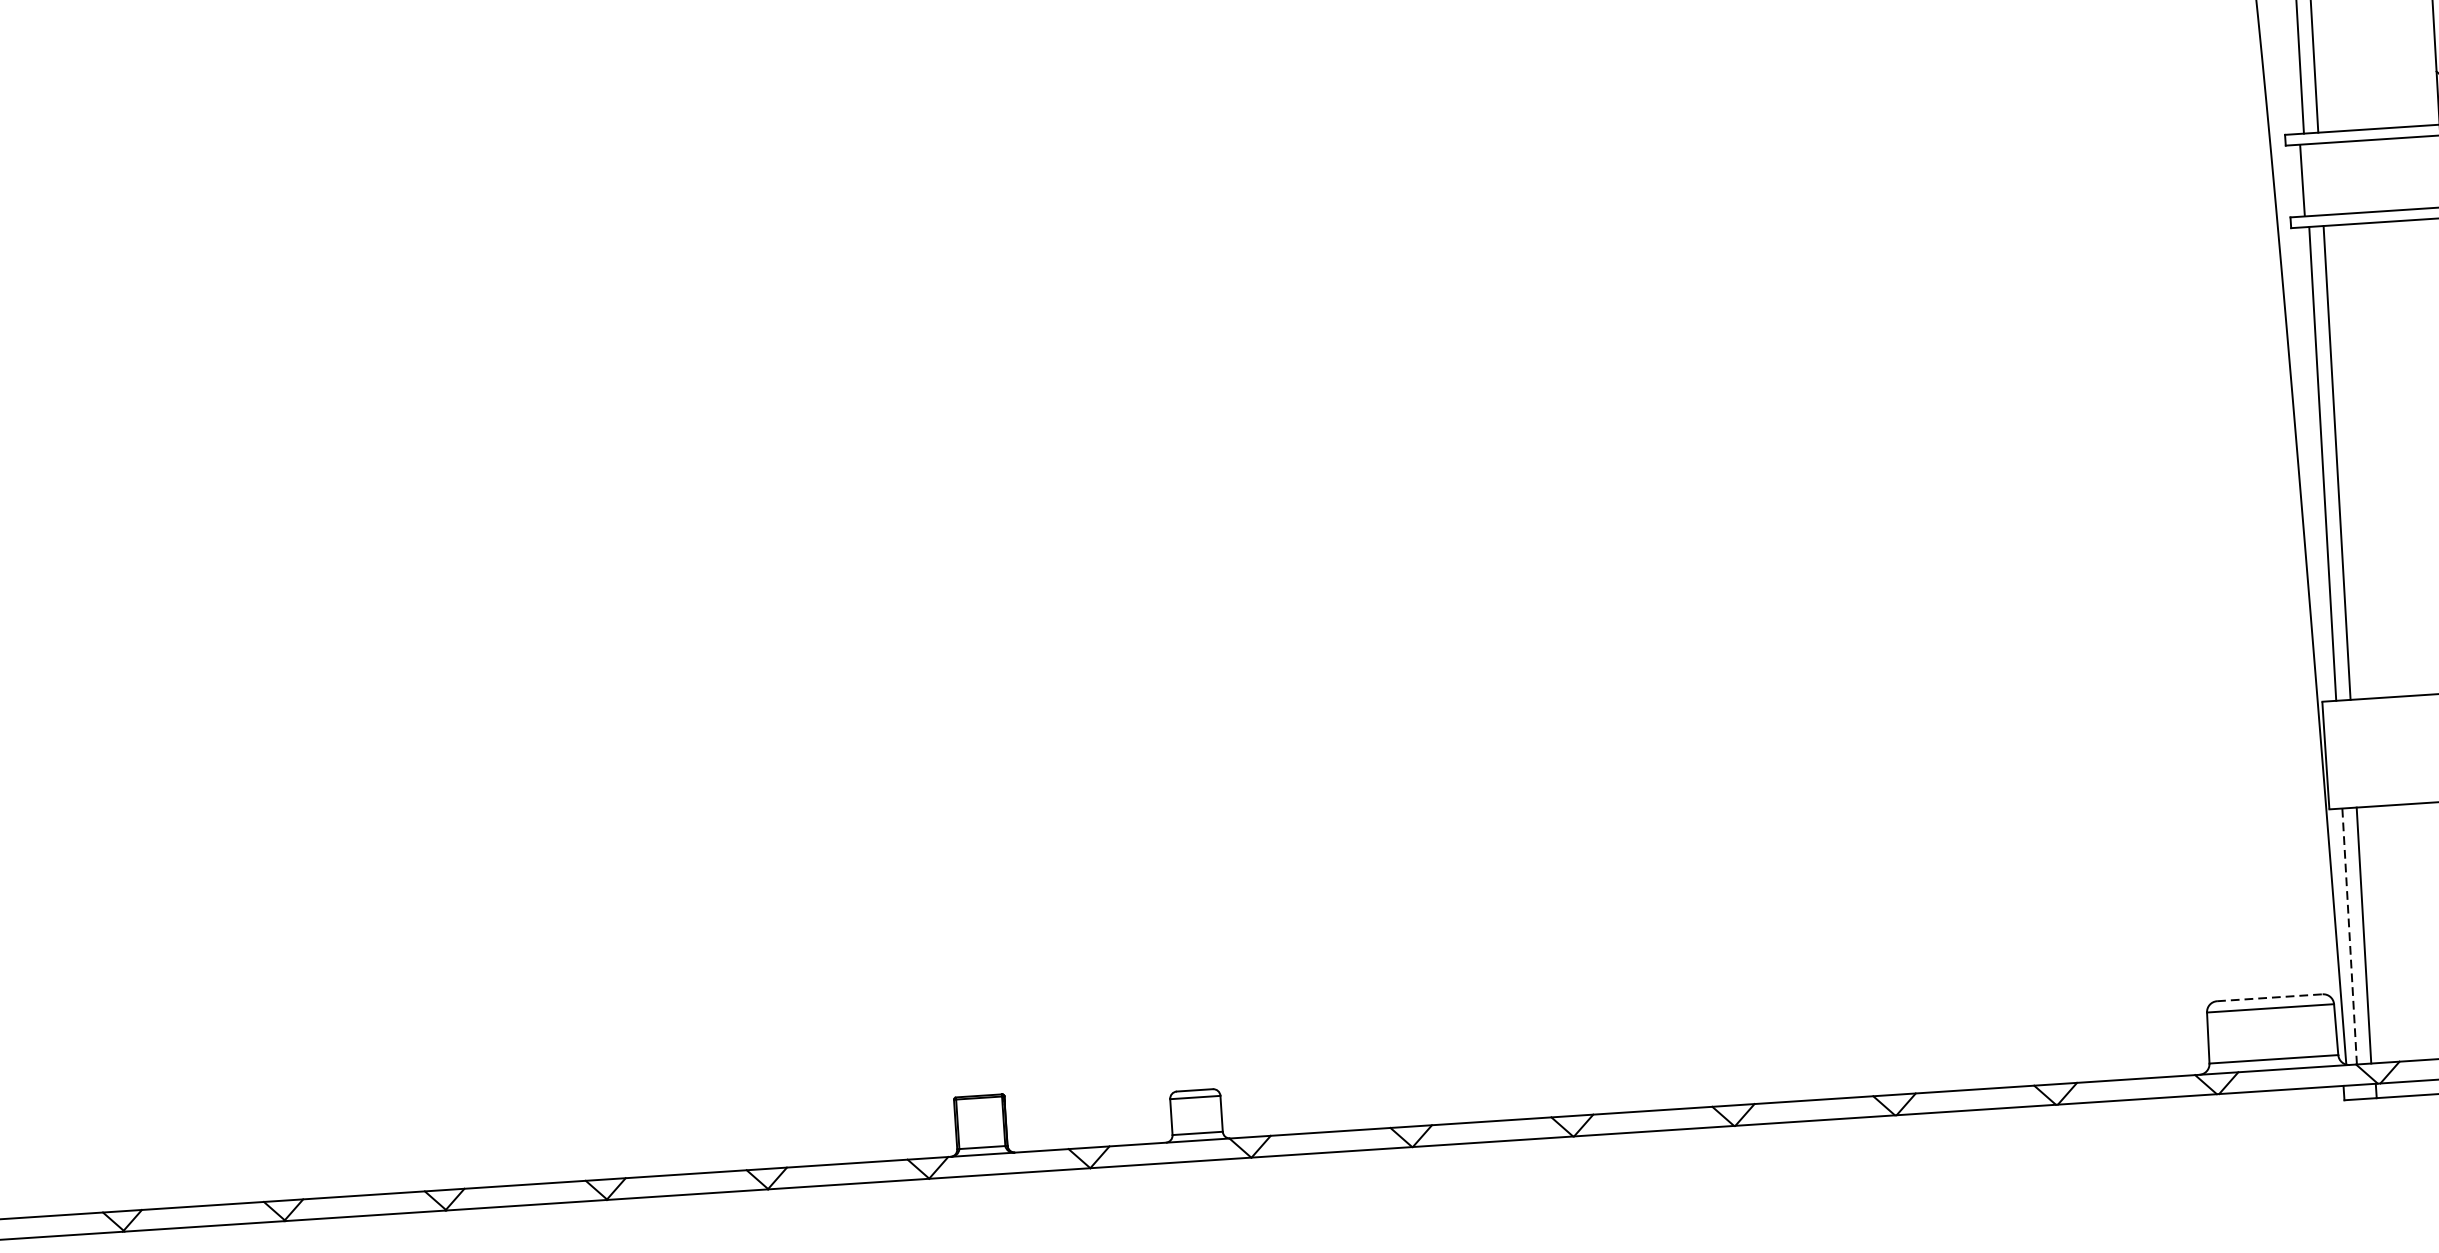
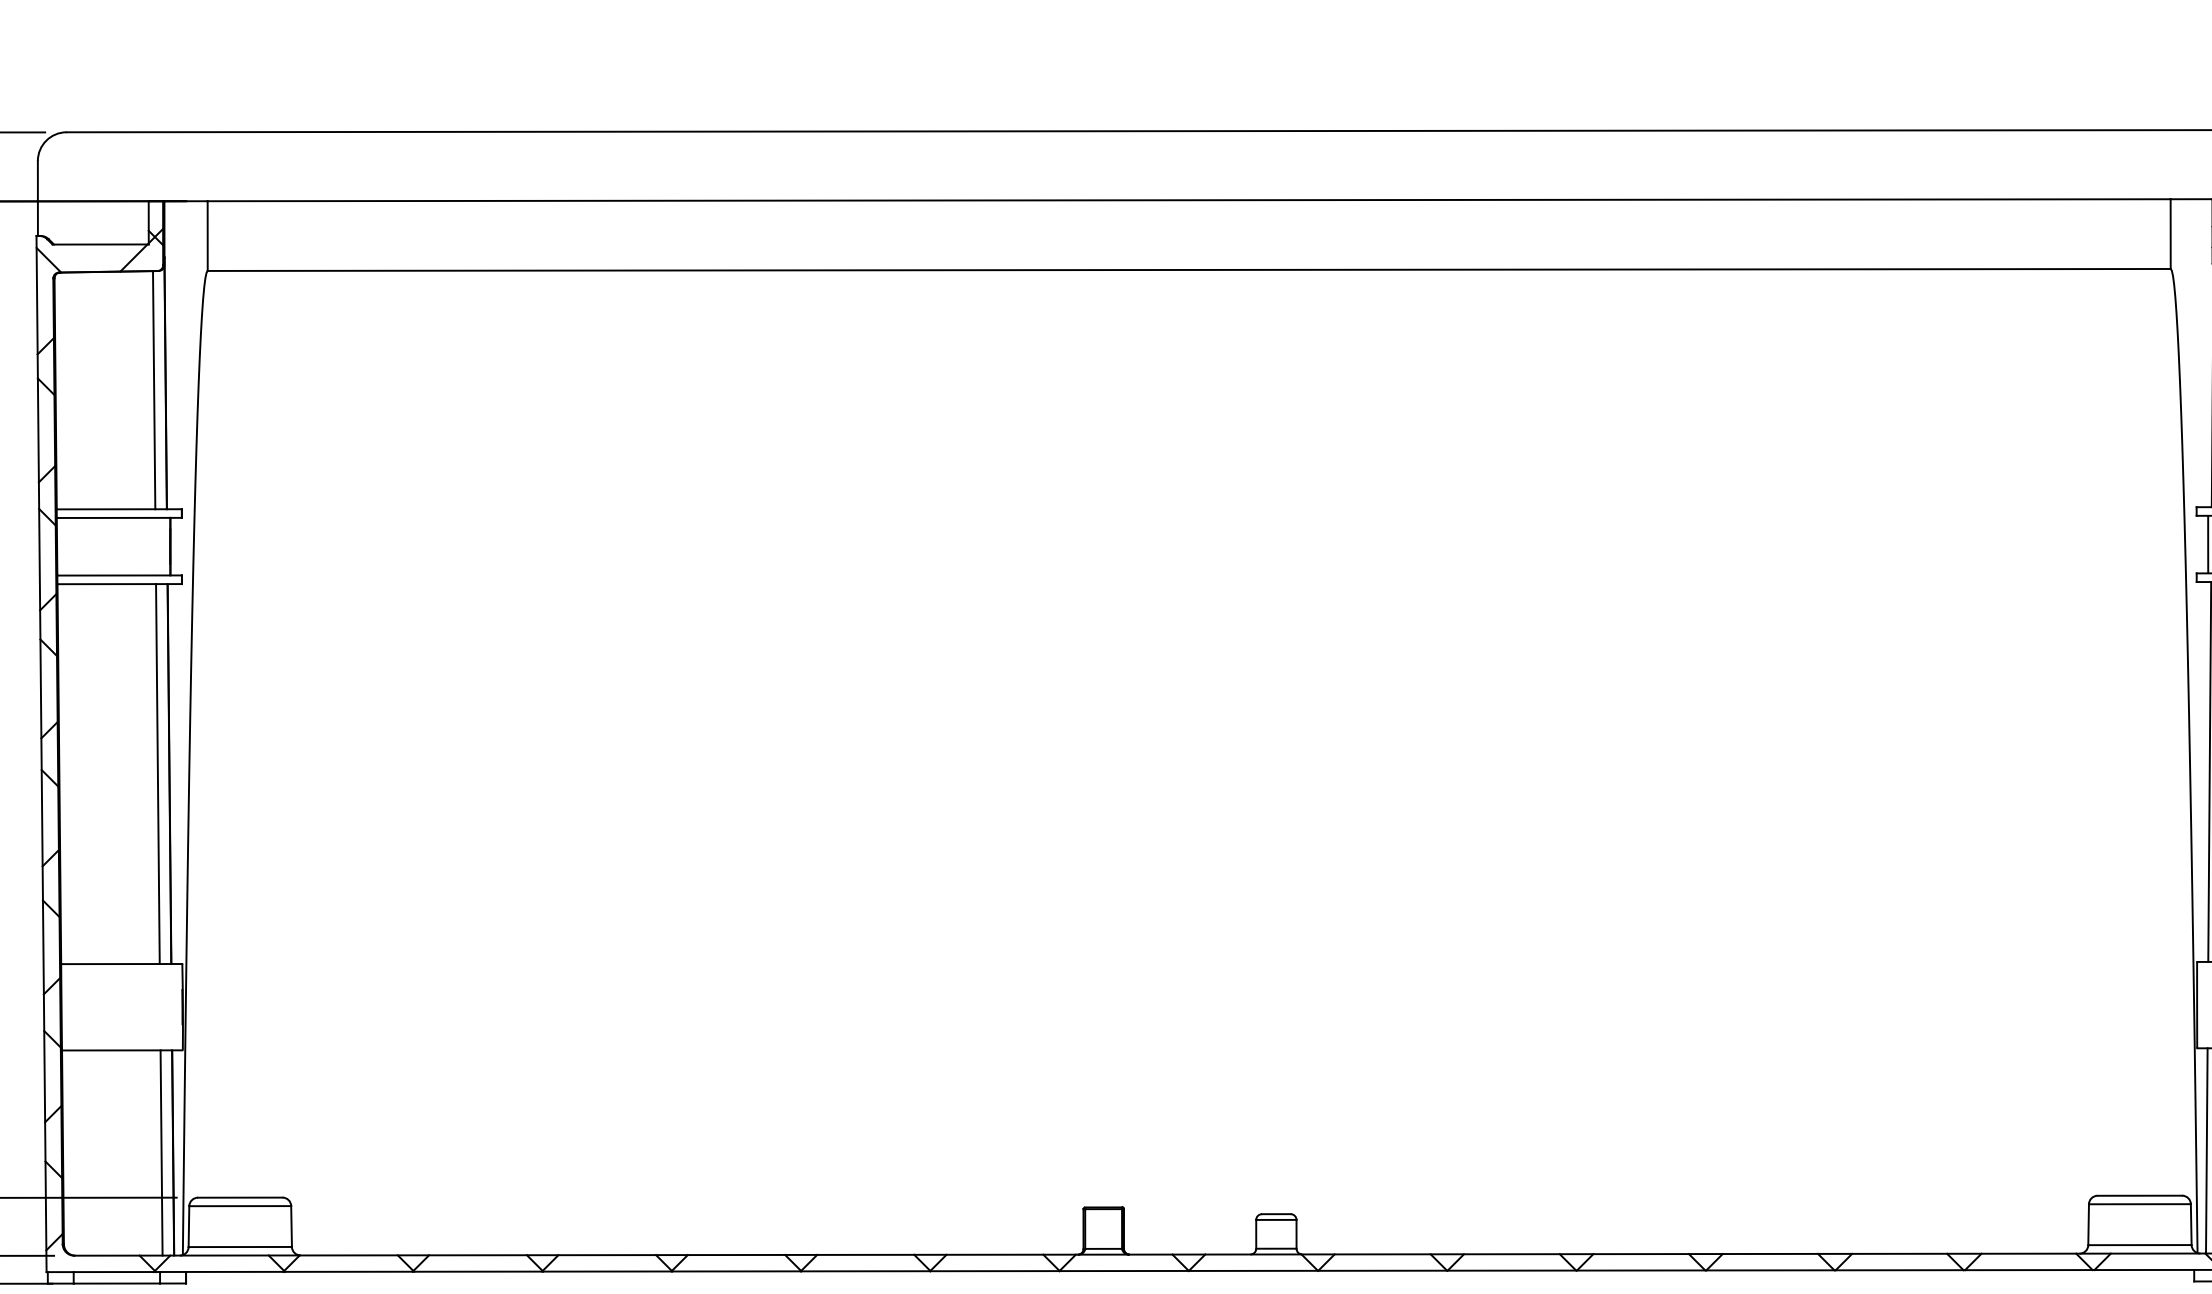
line: (2349, 936) -> (2206, 1150), dashed -> solid
line: (2270, 997) -> (2140, 1195), dashed -> solid

